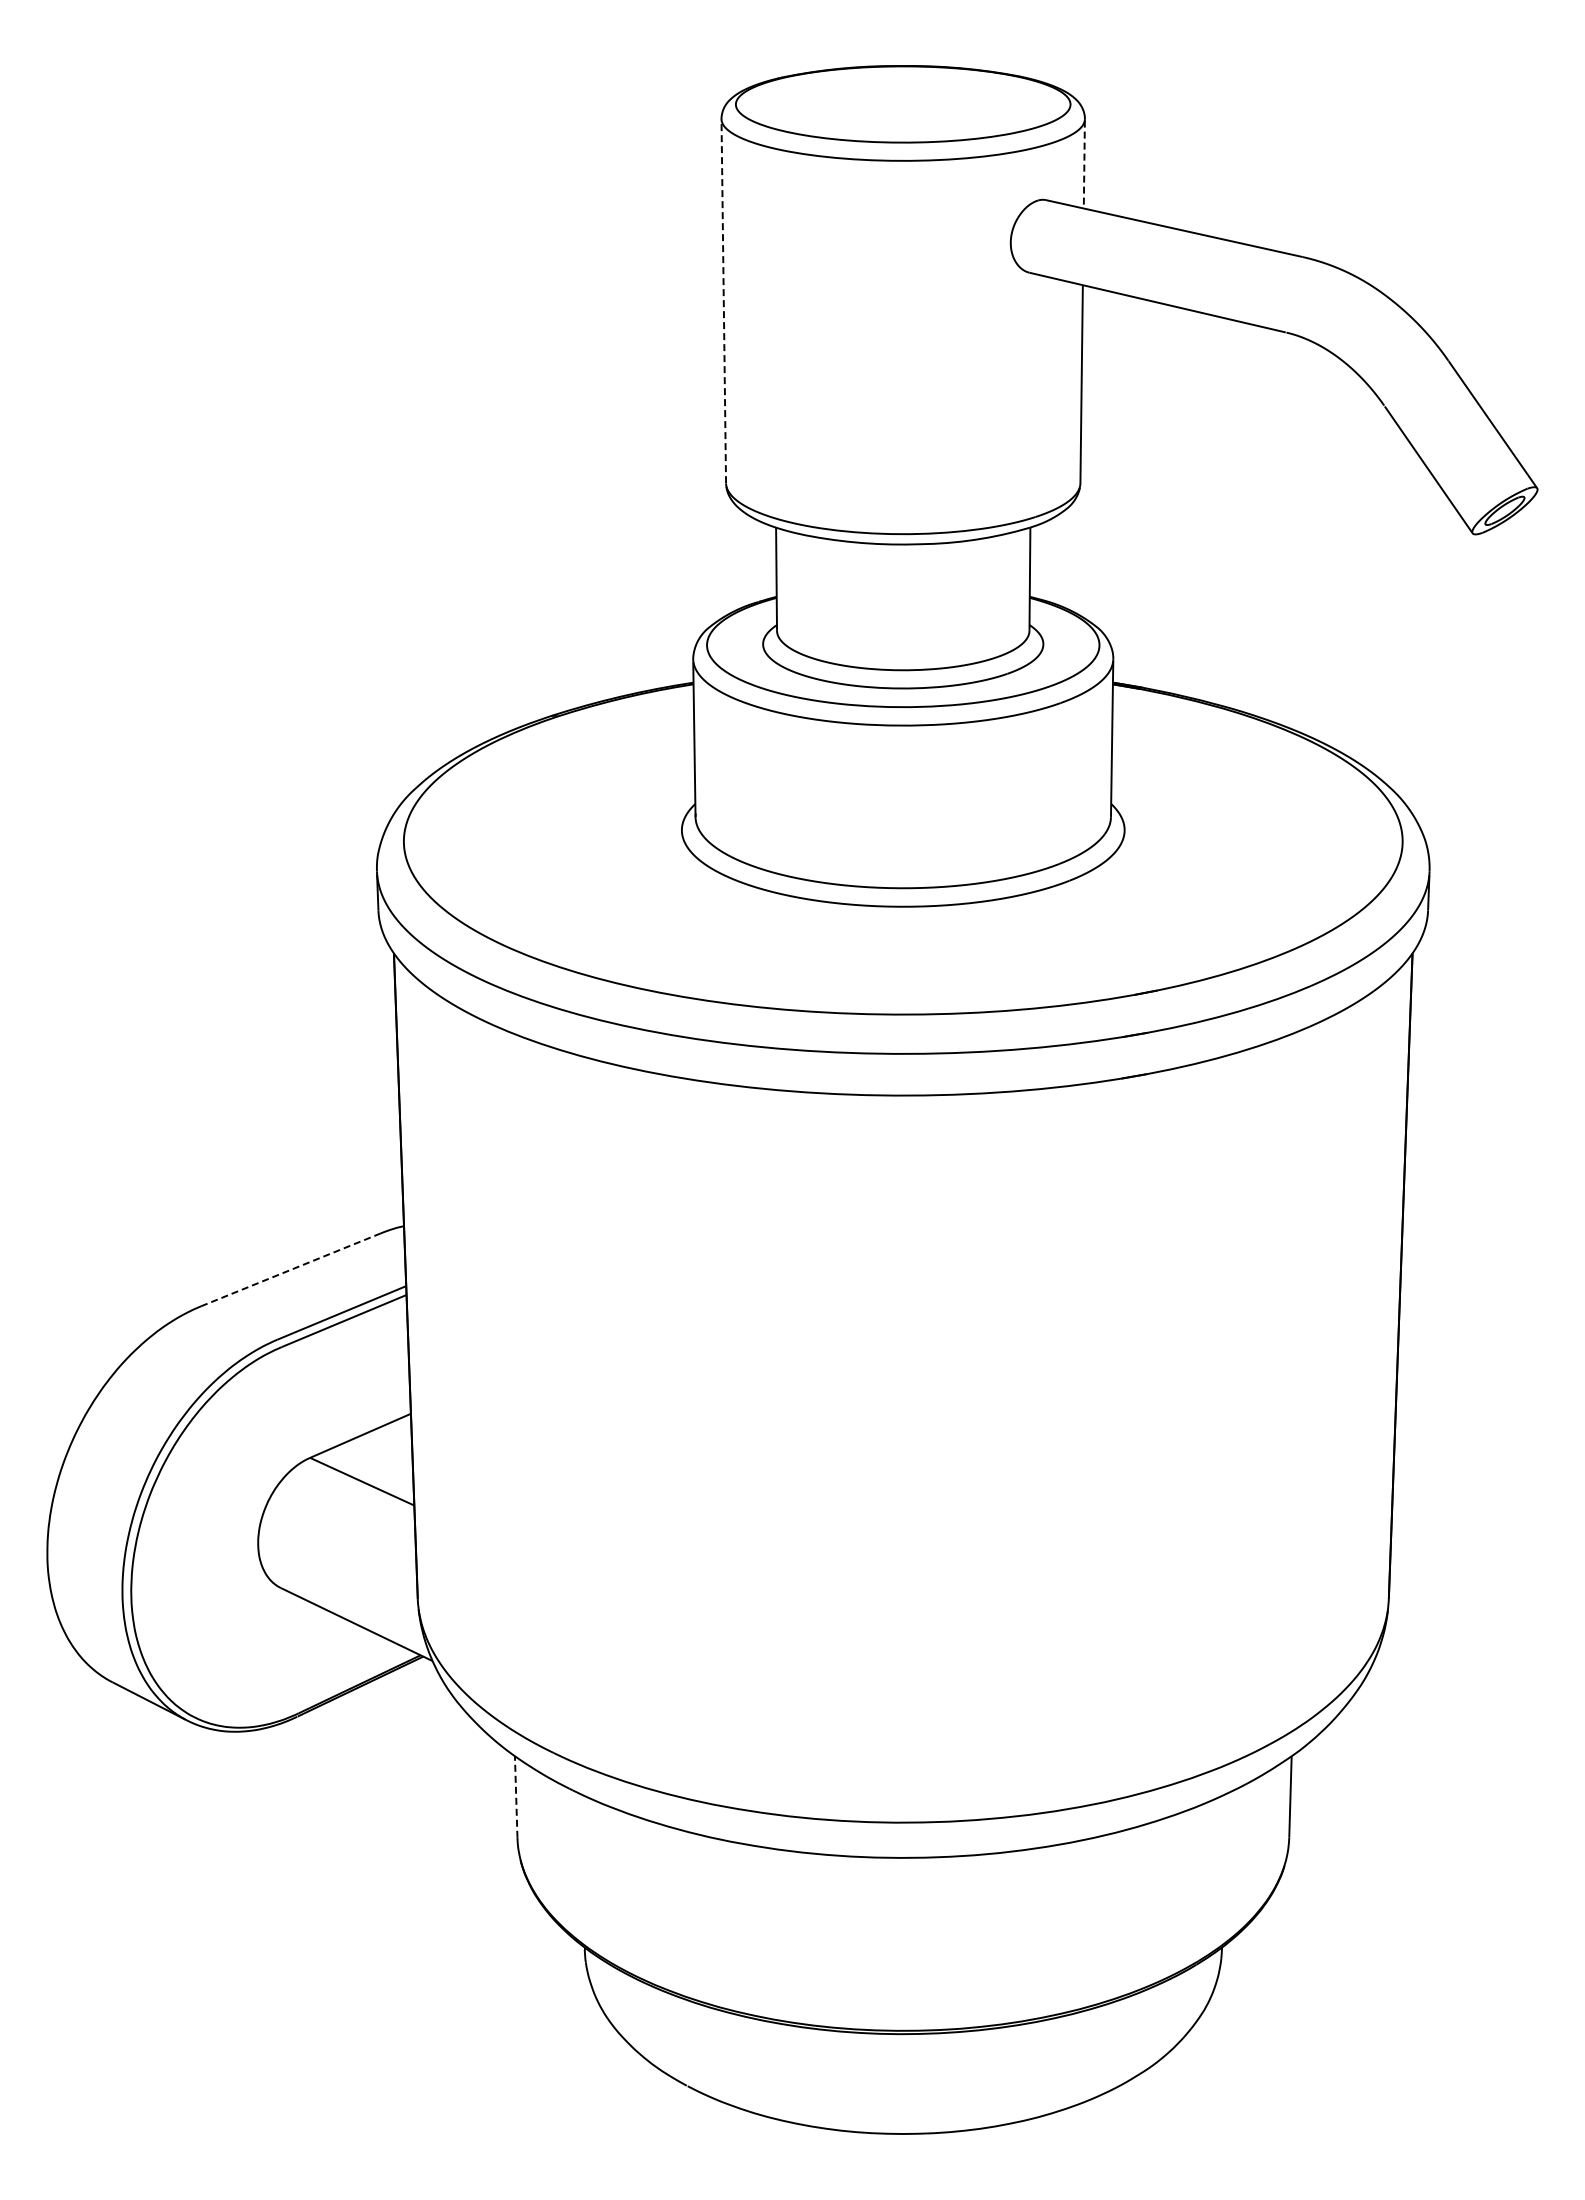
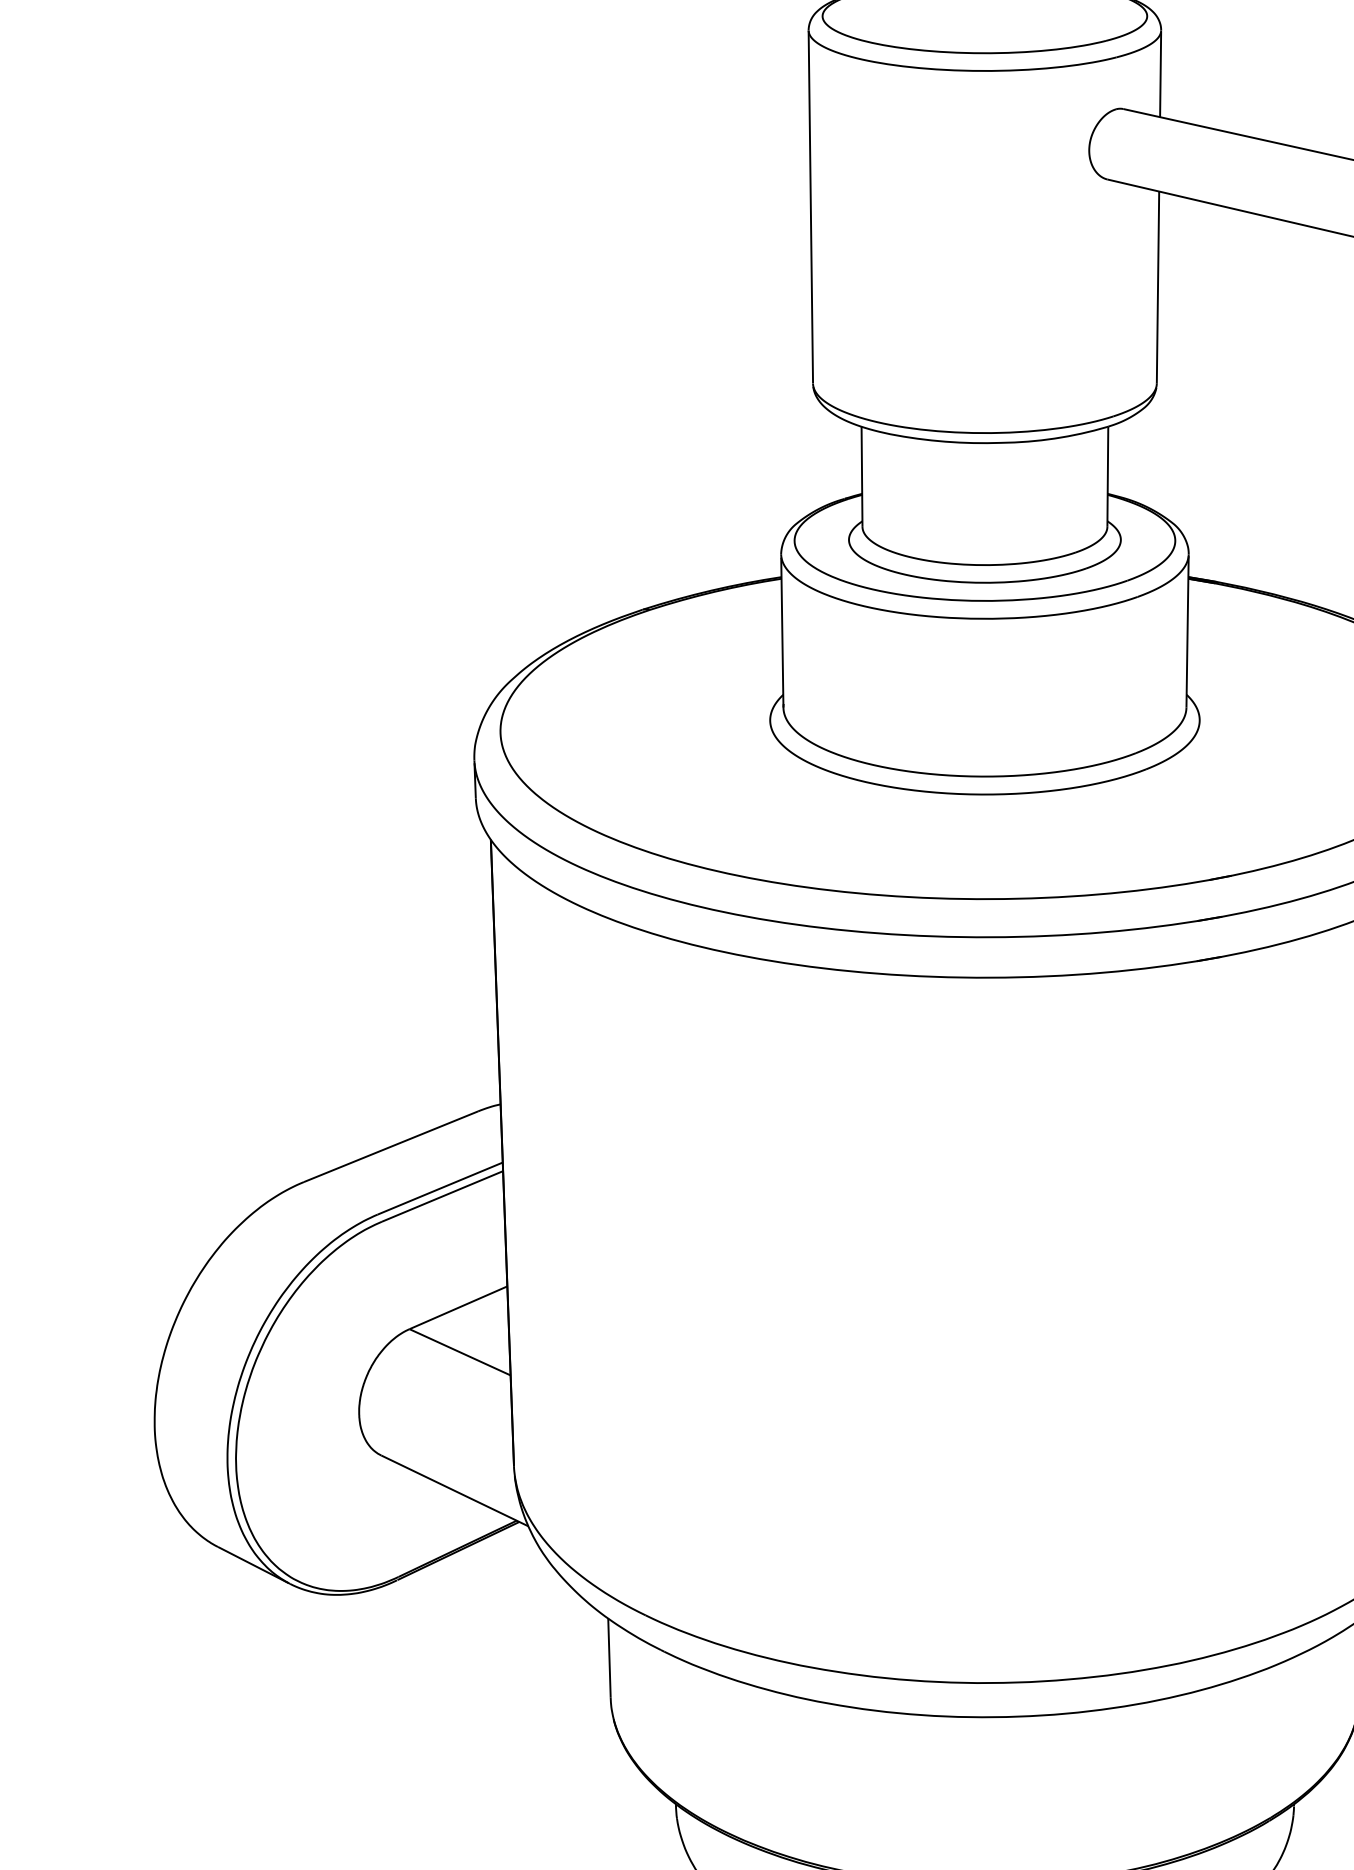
line: (1084, 164) -> (1160, 74), dashed -> solid
line: (723, 301) -> (810, 207), dashed -> solid
line: (291, 1269) -> (391, 1146), dashed -> solid
line: (516, 1796) -> (609, 1657), dashed -> solid

